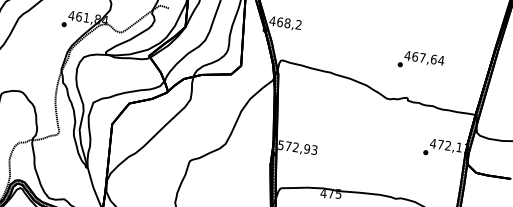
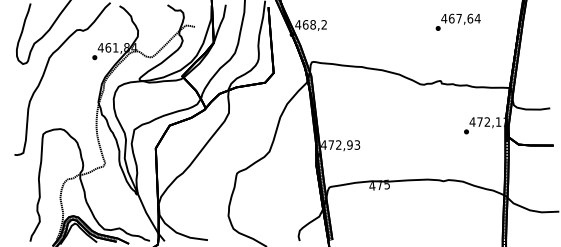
text: (420, 60) -> (457, 21), moved
text: (280, 144) -> (323, 144), 572,93 -> 472,93

